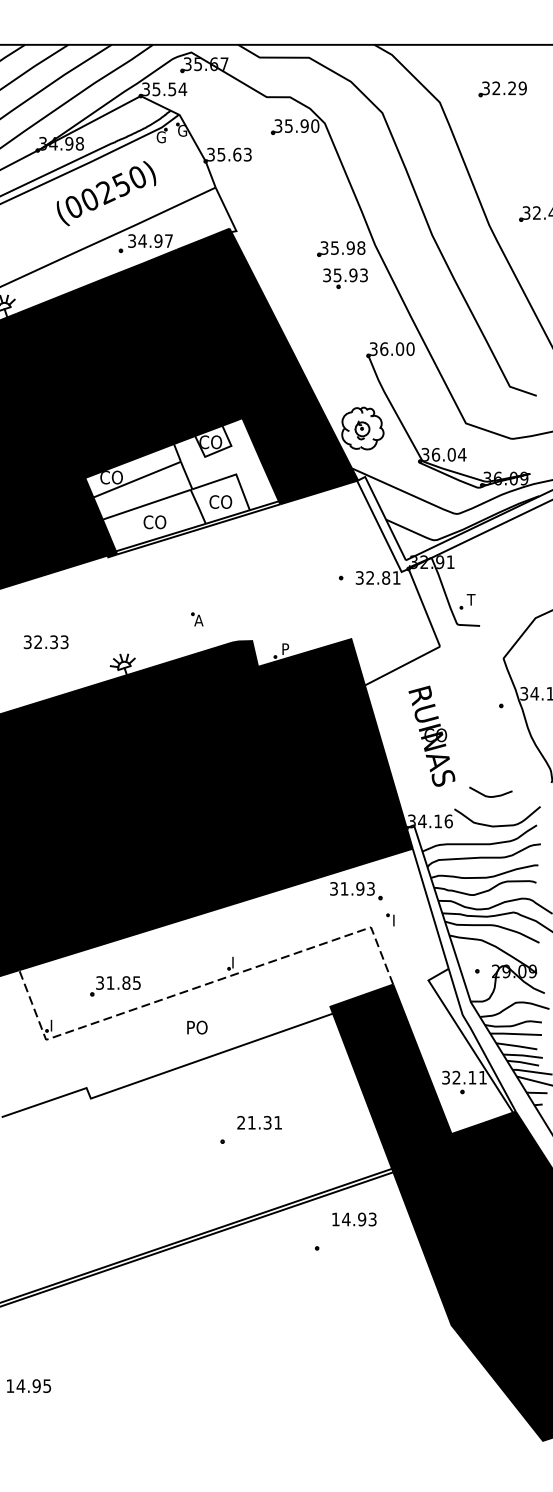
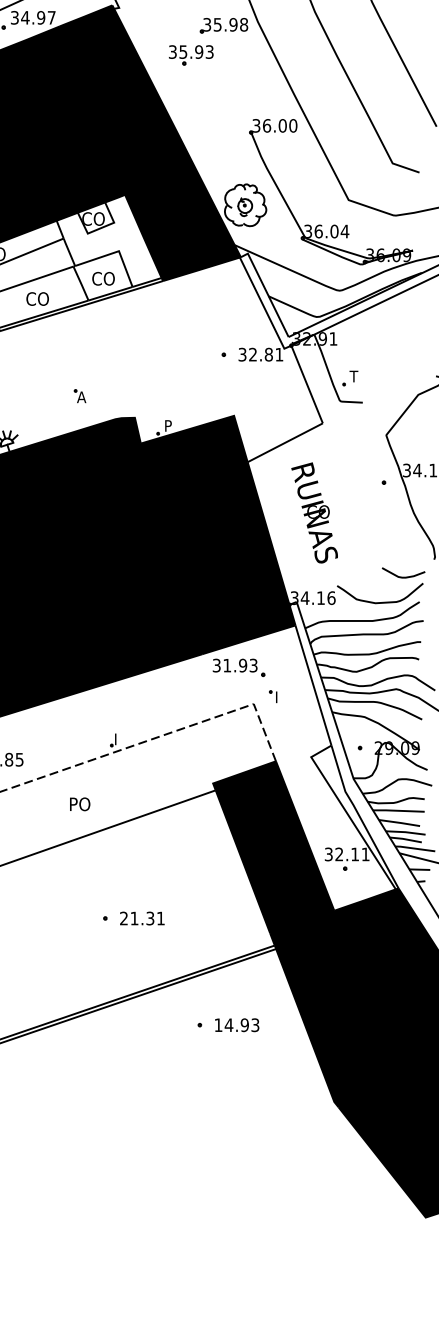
part: (345, 278) -> (191, 55), moved
curve: (488, 795) -> (401, 576), moved
text: (259, 1122) -> (142, 918), moved
text: (354, 1219) -> (237, 1025), moved

